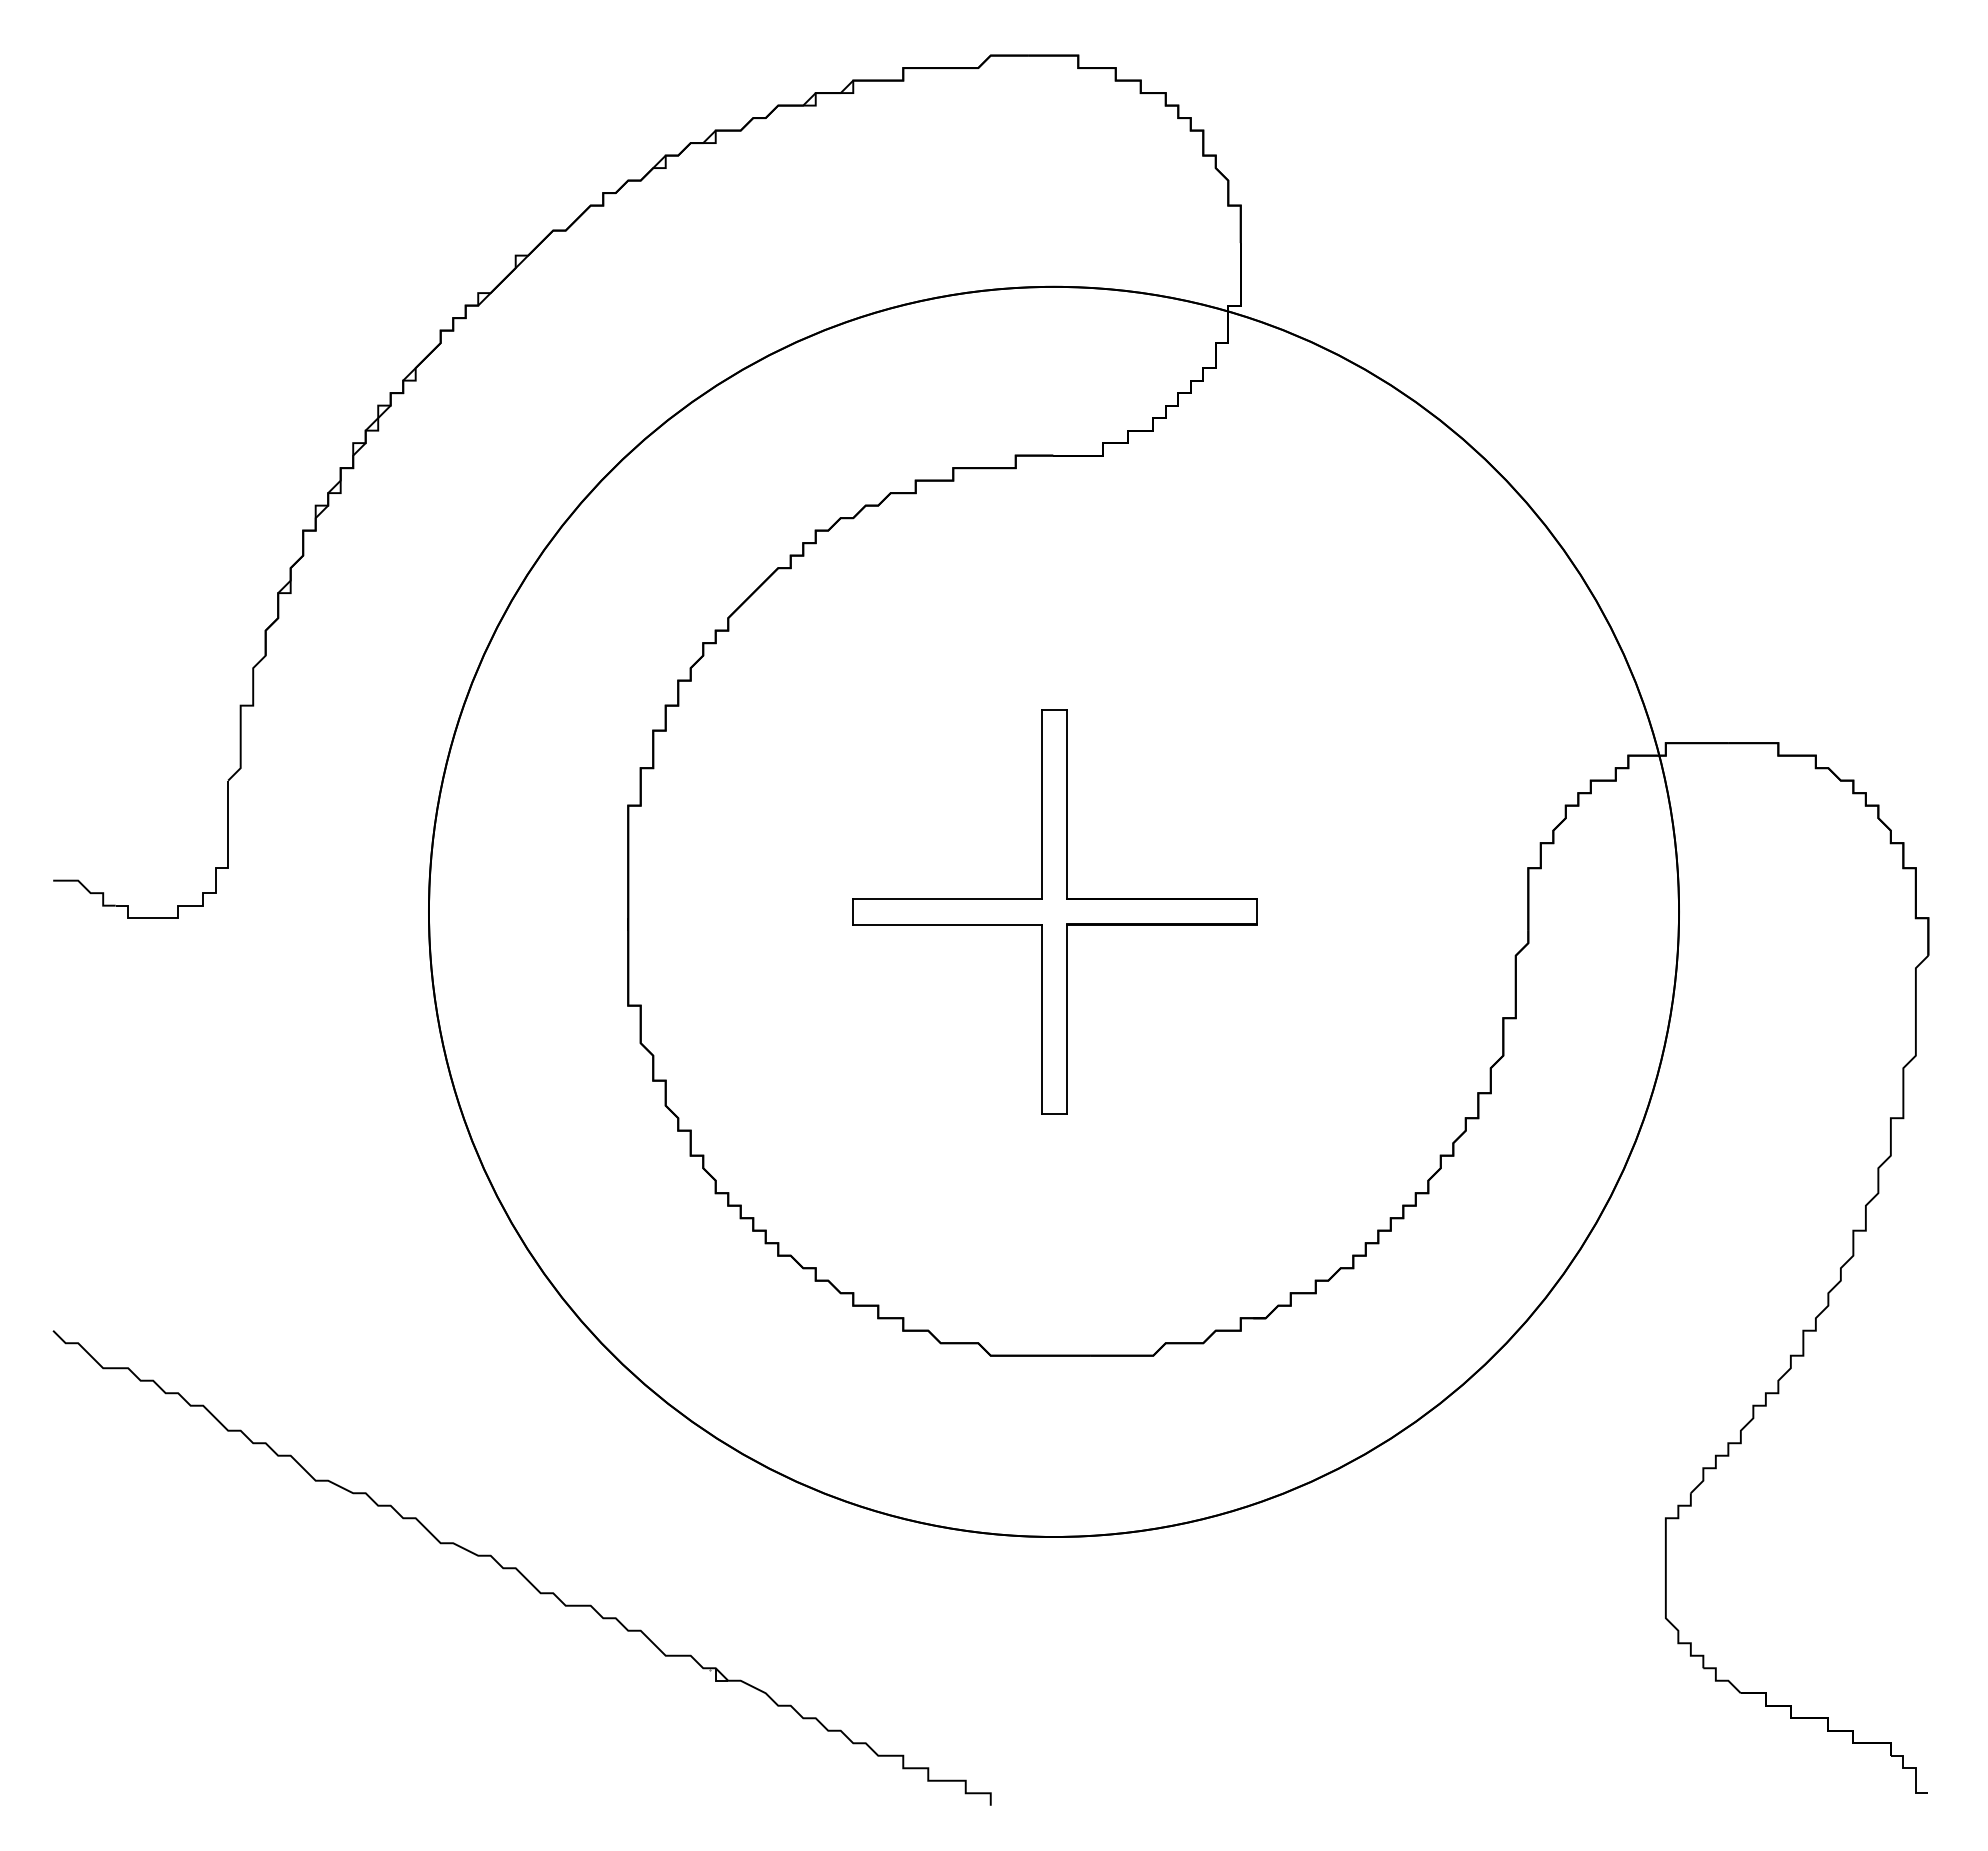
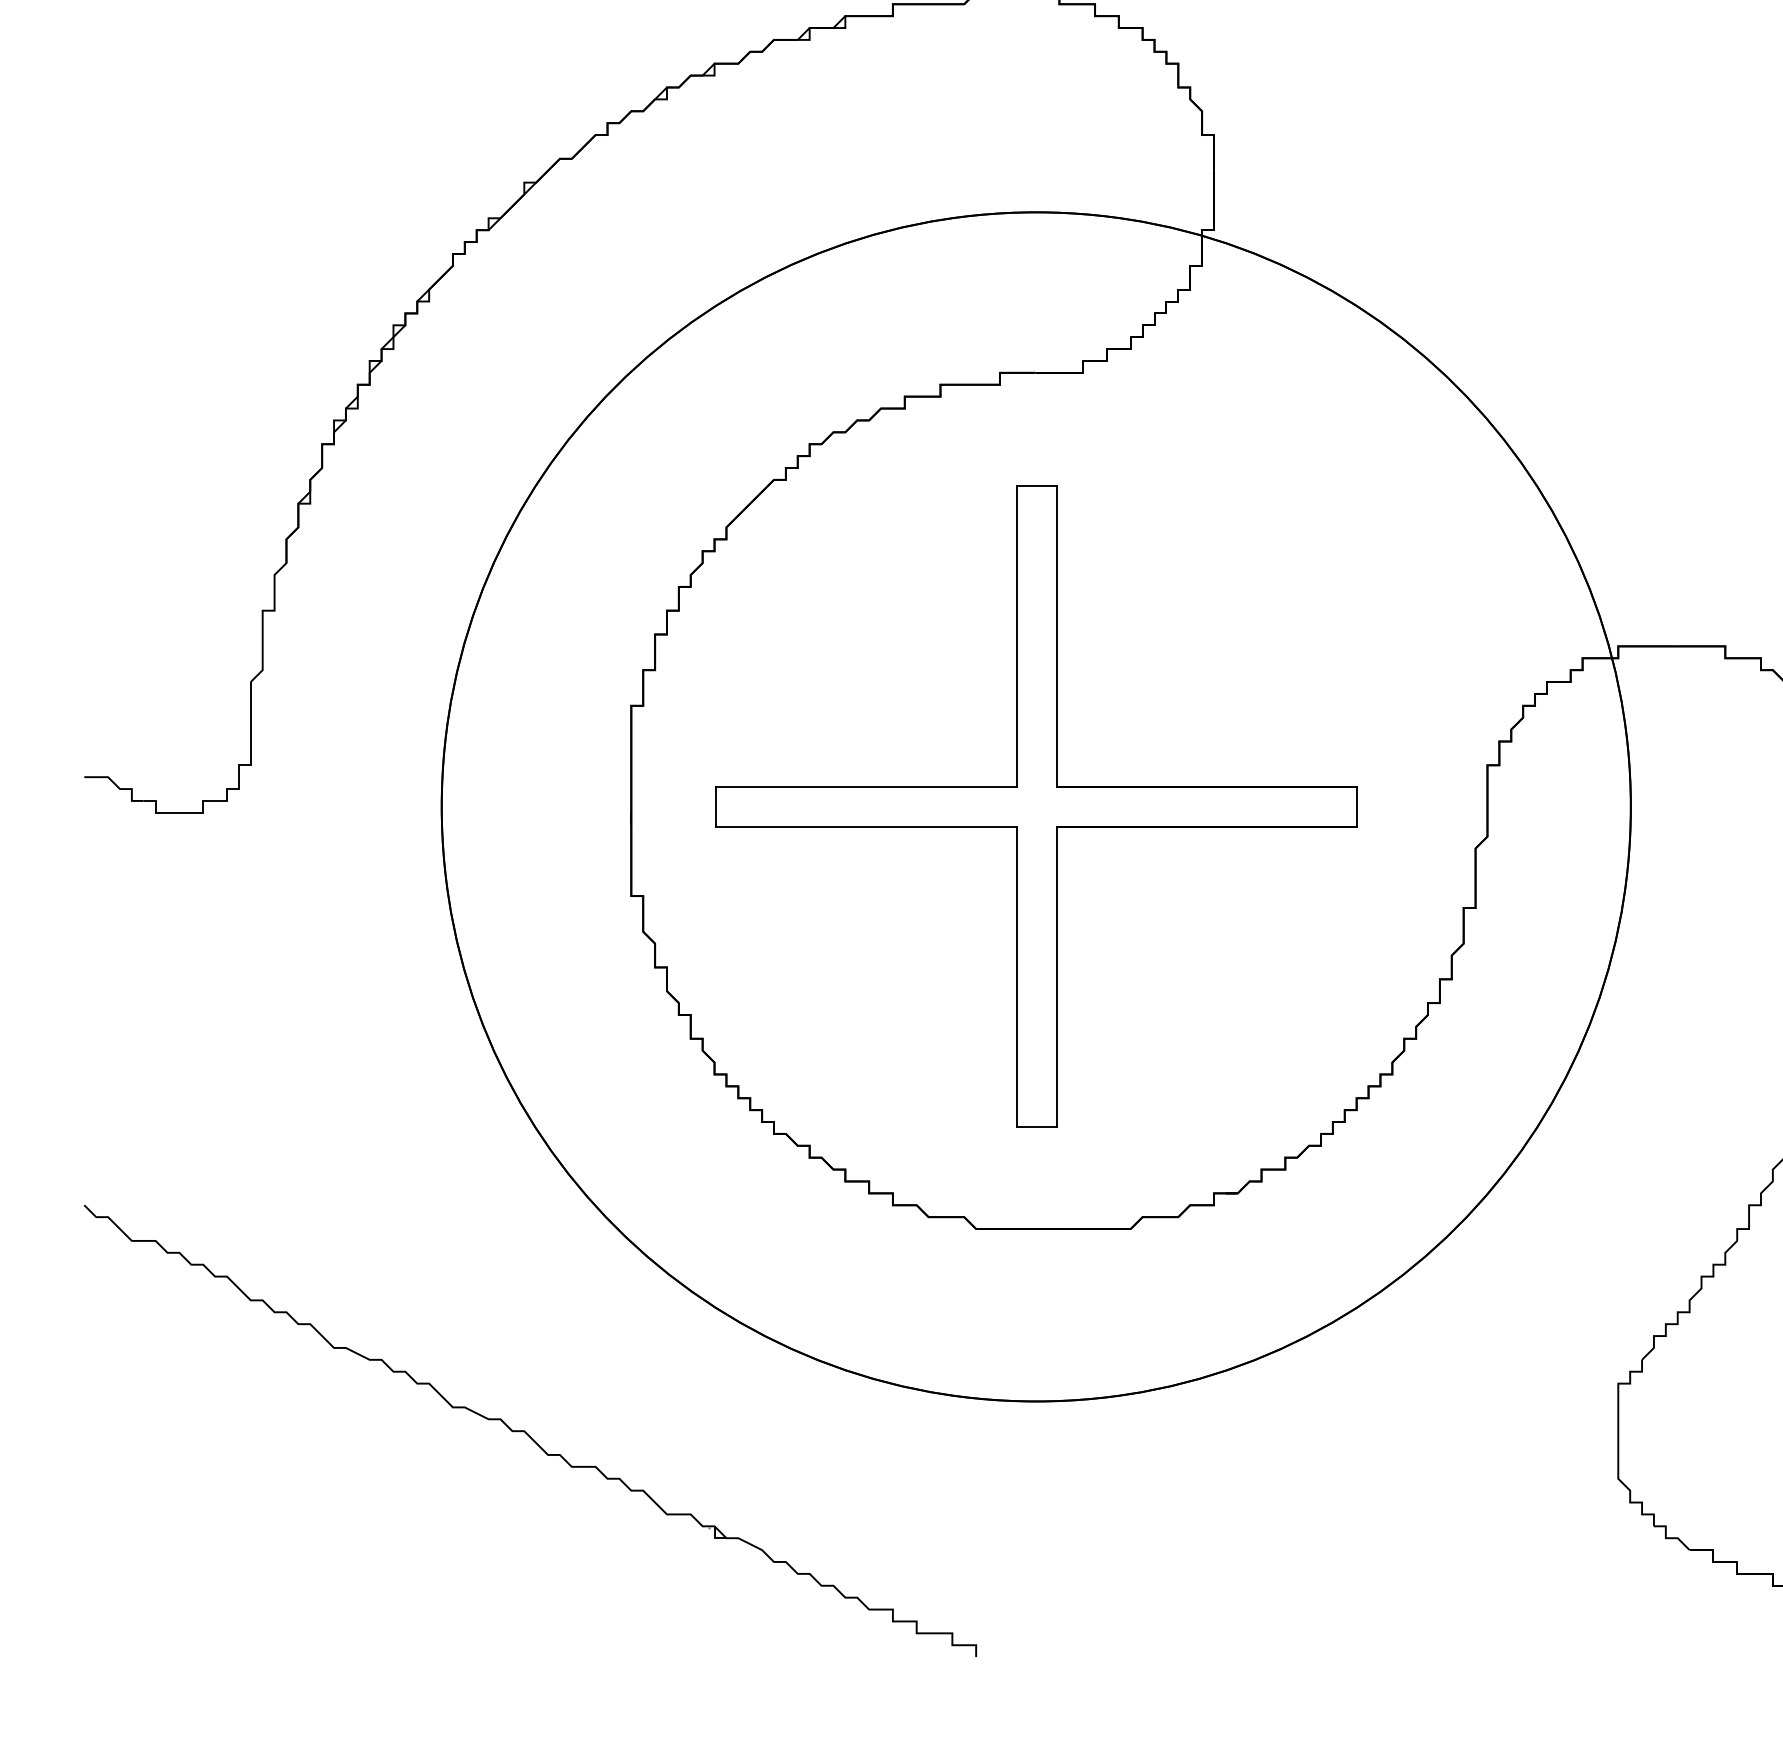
part: (1054, 911) -> (1036, 806), size x1.67

